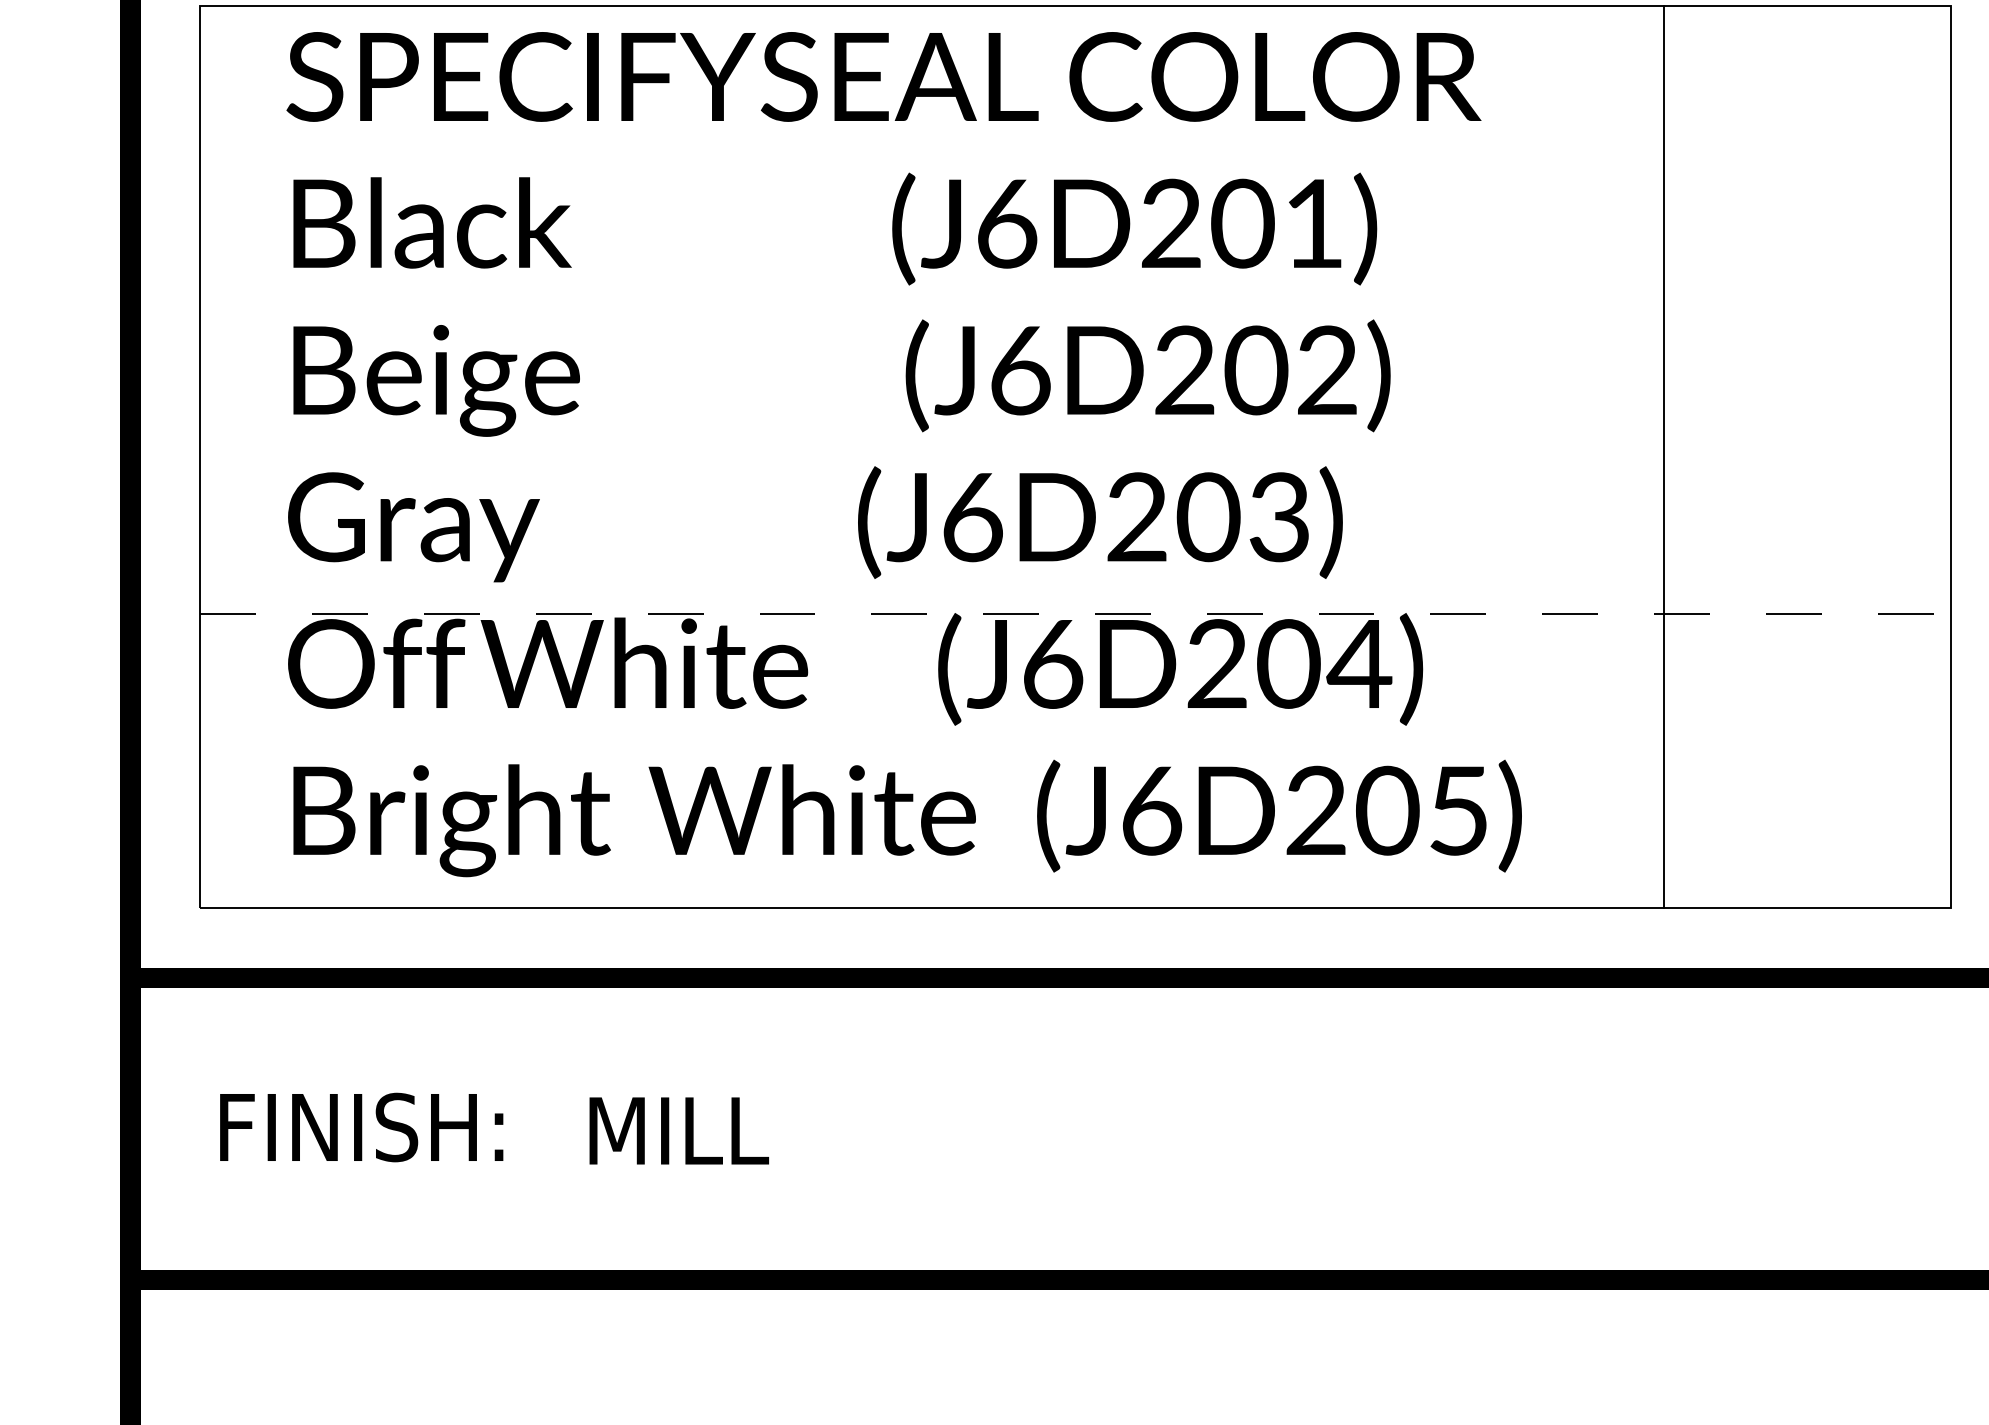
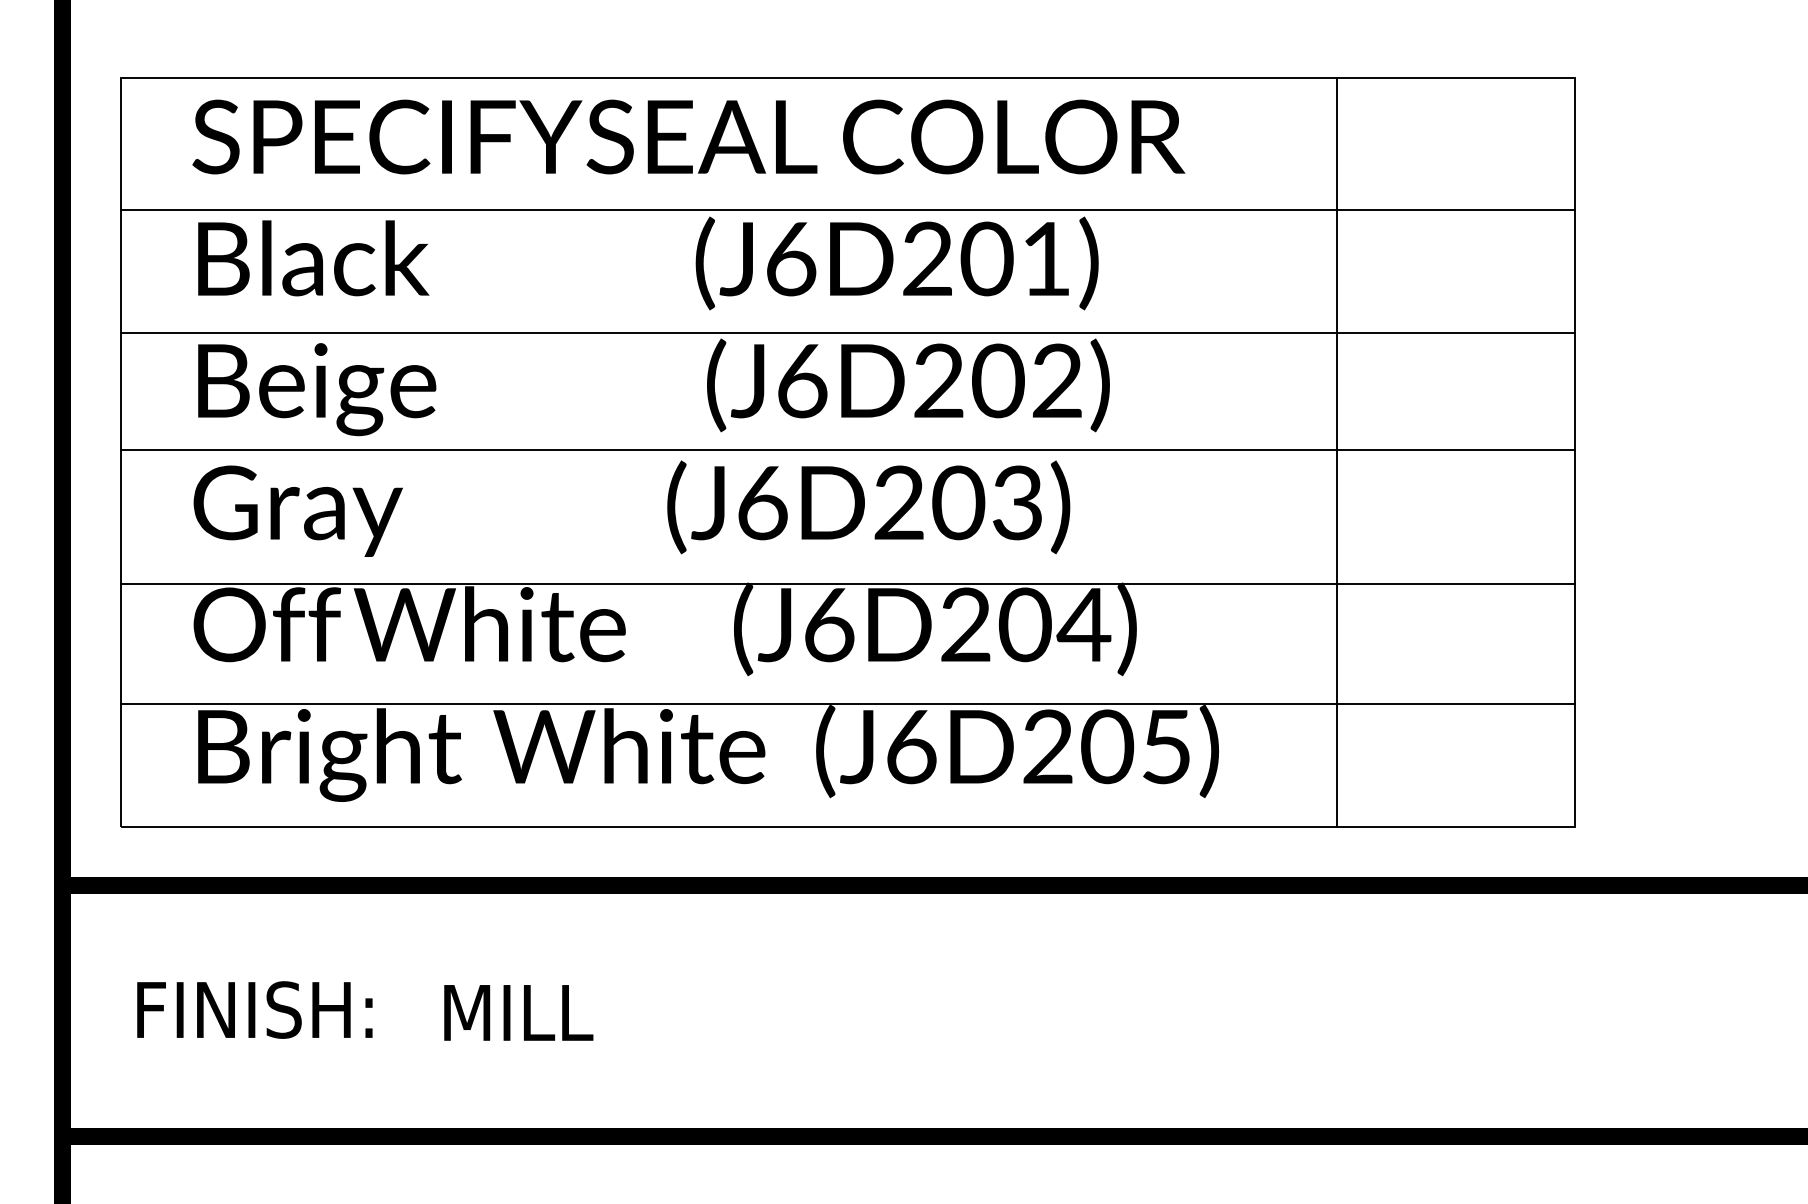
line: (1074, 164) -> (847, 209), added
line: (1074, 312) -> (847, 332), added
line: (1074, 452) -> (847, 449), added
line: (1076, 614) -> (848, 583), dashed -> solid
line: (1074, 758) -> (847, 703), added

